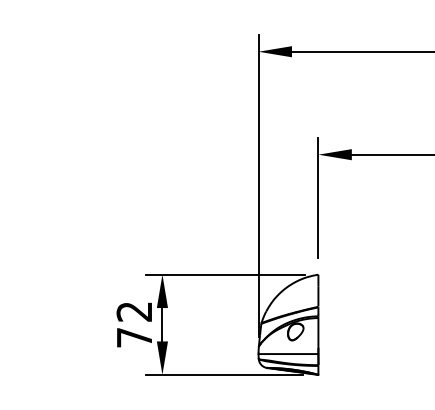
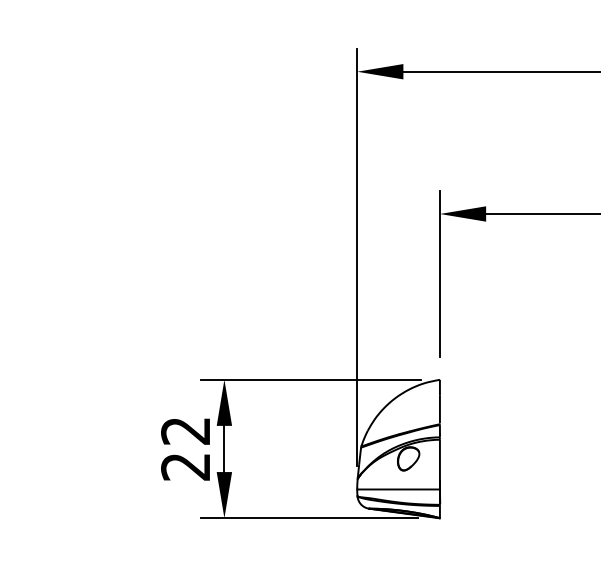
text: (133, 337) -> (184, 466), 72 -> 22

